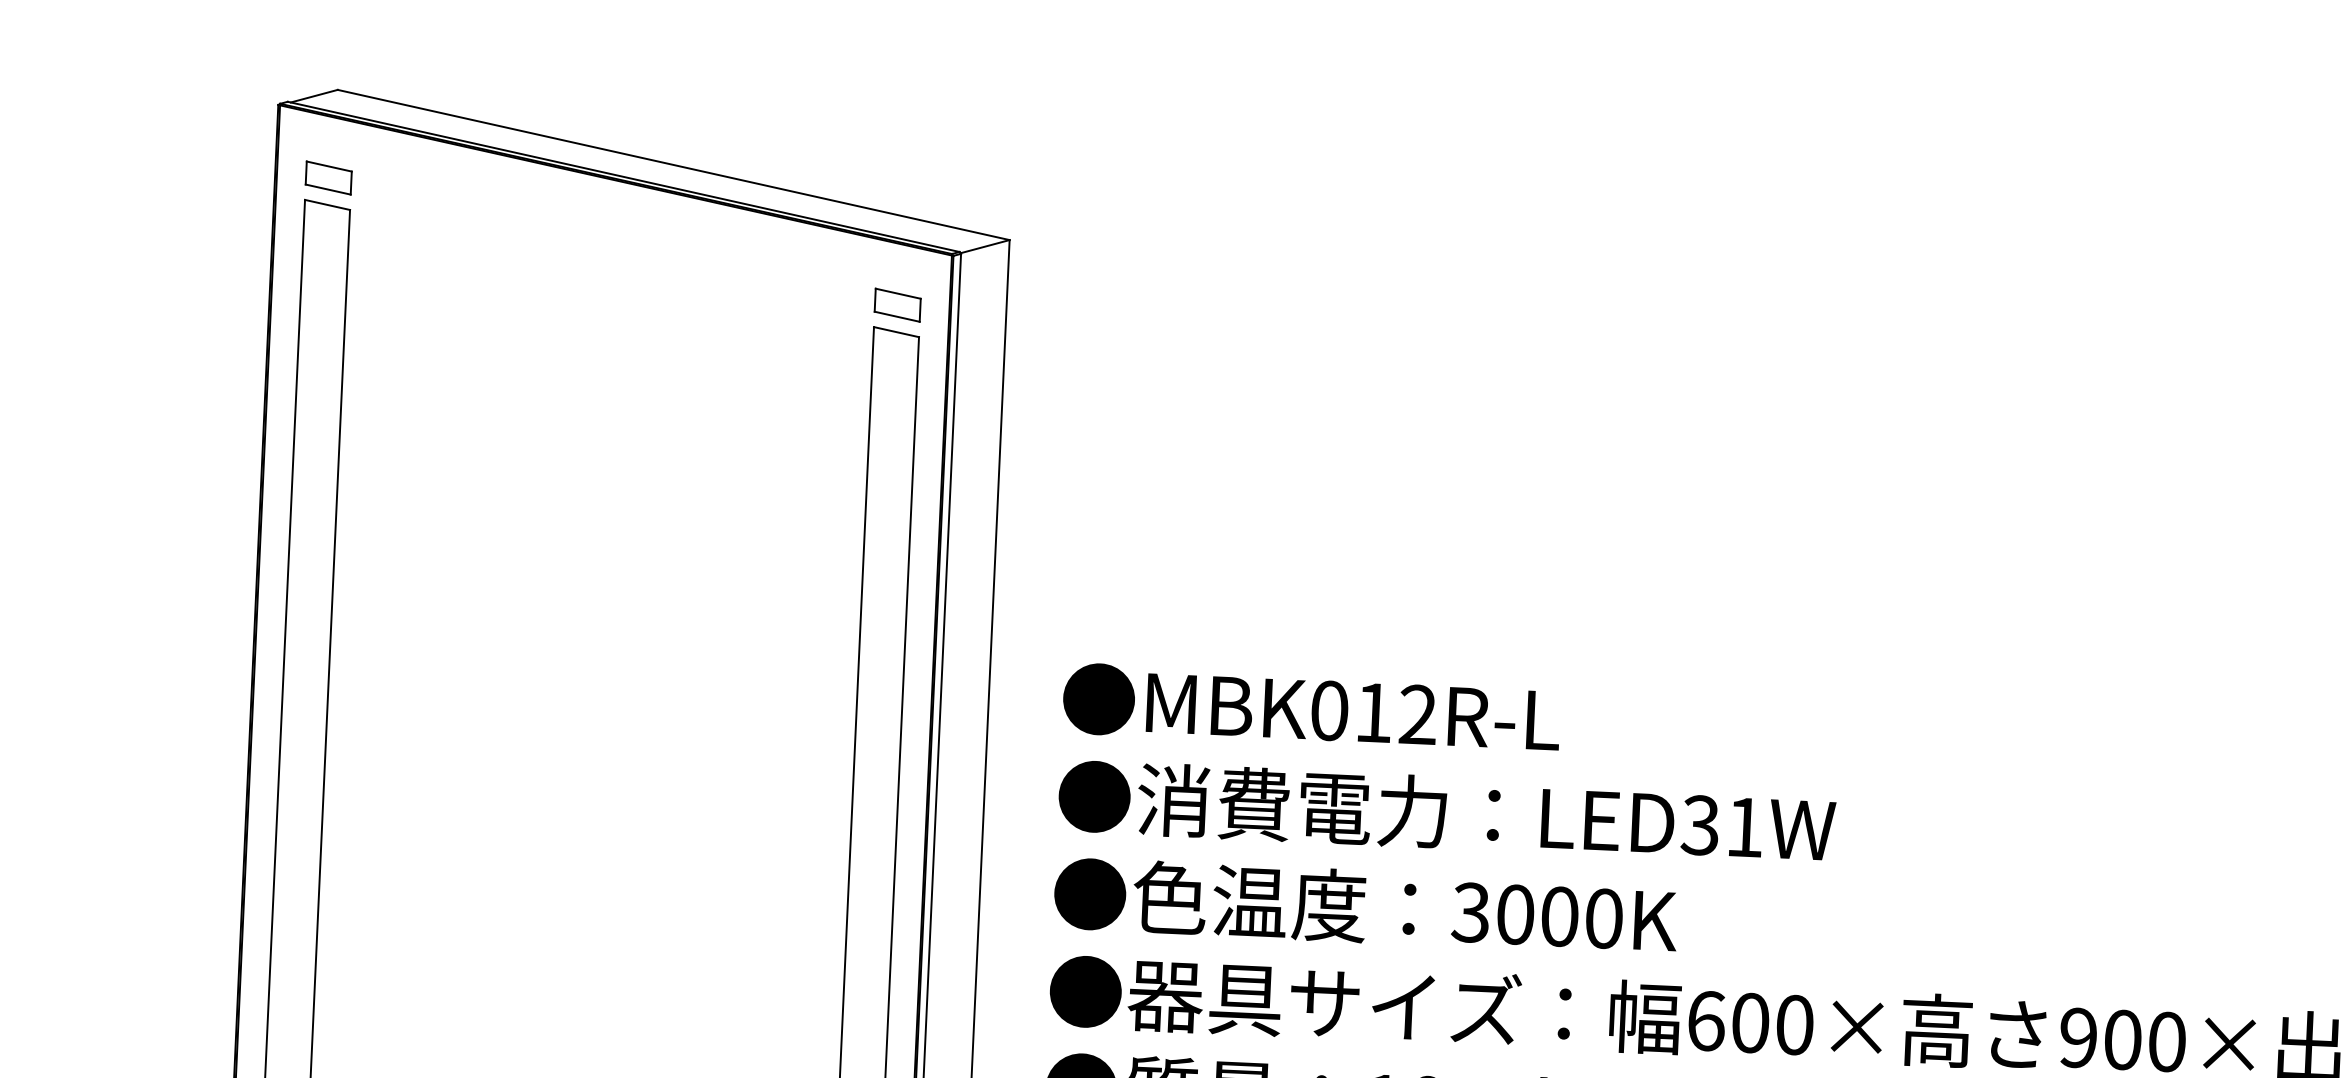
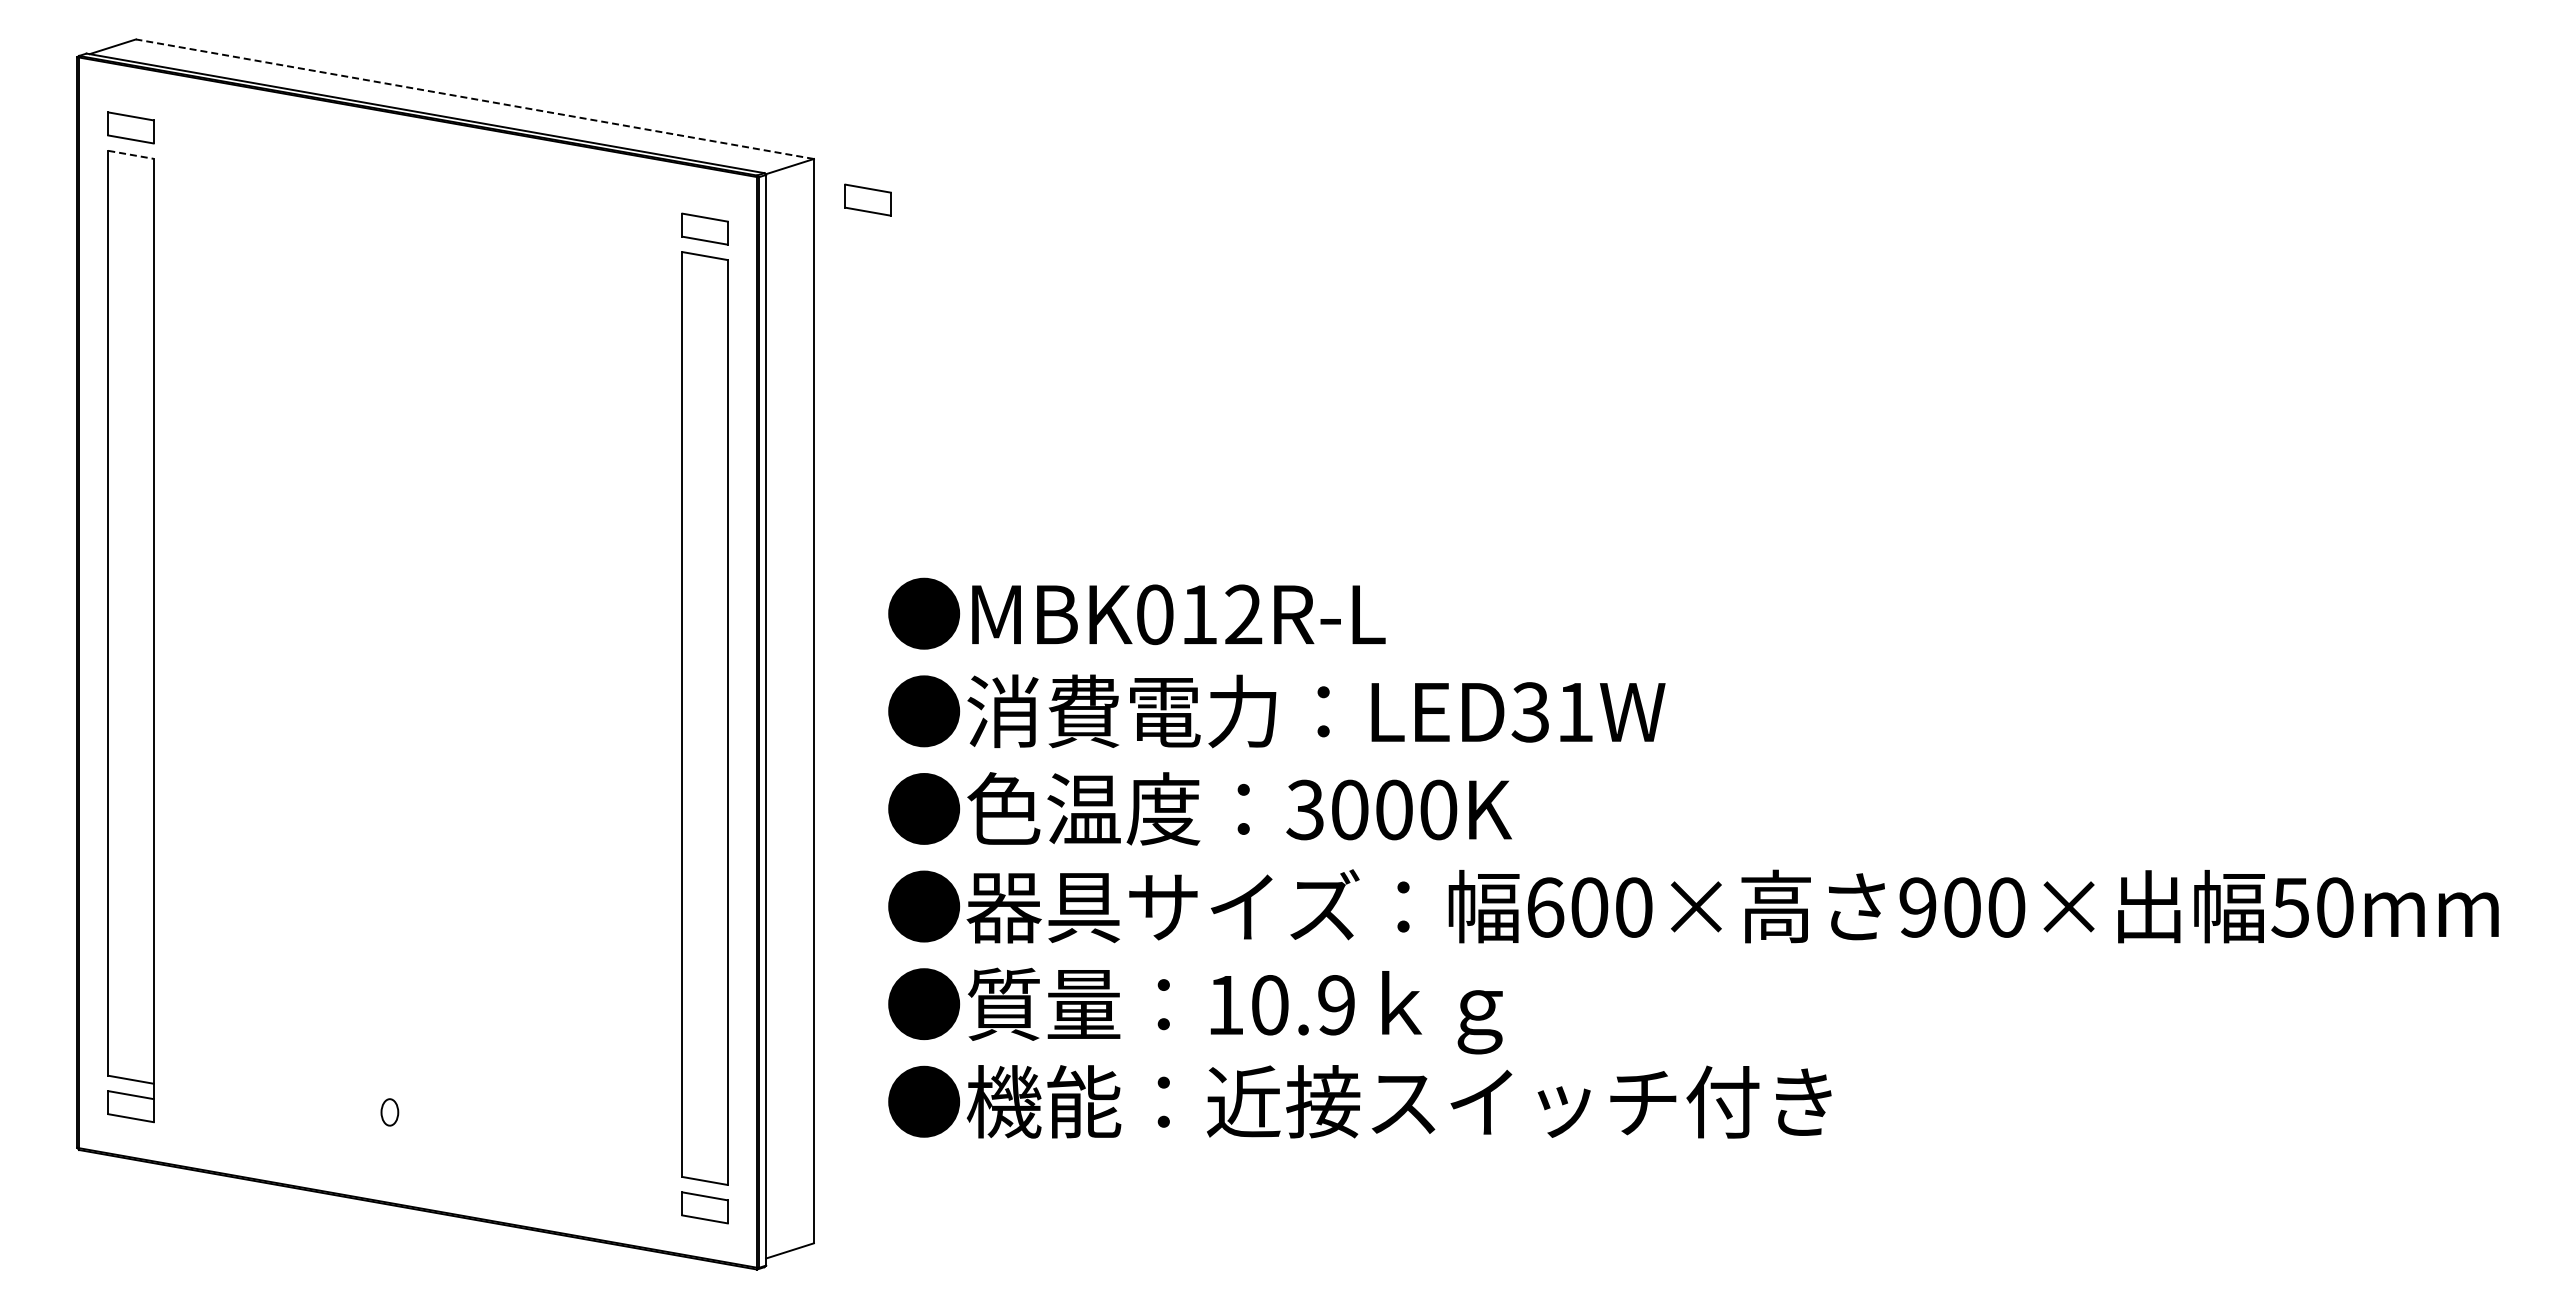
line: (673, 165) -> (474, 99), solid -> dashed
line: (328, 204) -> (131, 154), solid -> dashed
part: (1061, 282) -> (867, 199), added

